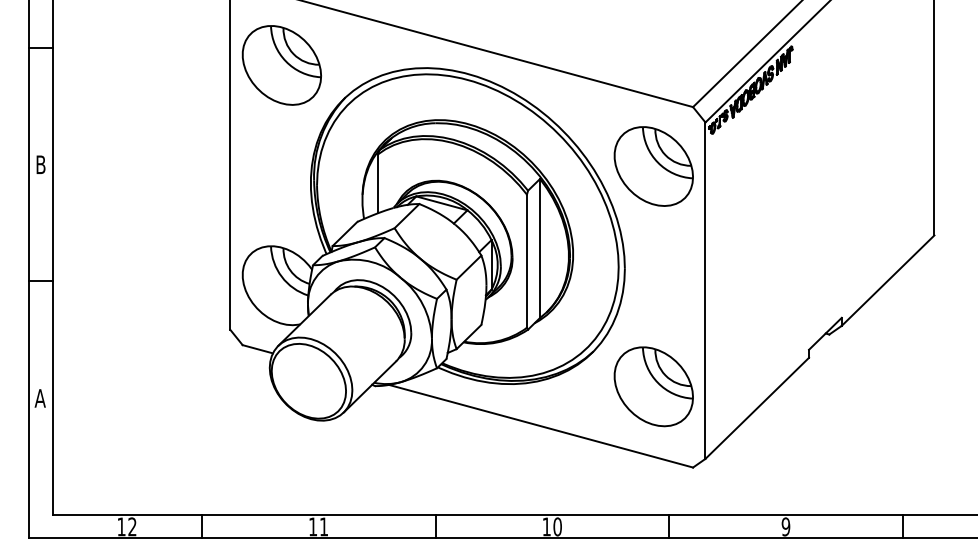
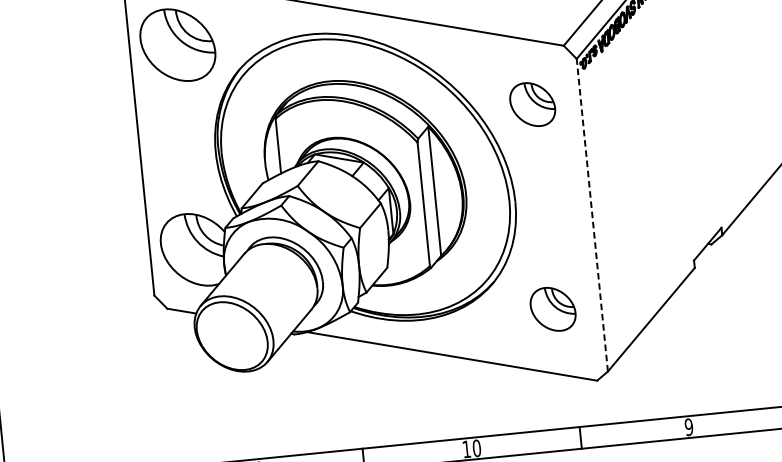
part: (653, 166) -> (532, 104), size x0.6
line: (705, 290) -> (592, 215), solid -> dashed
part: (653, 386) -> (552, 309), size x0.6

